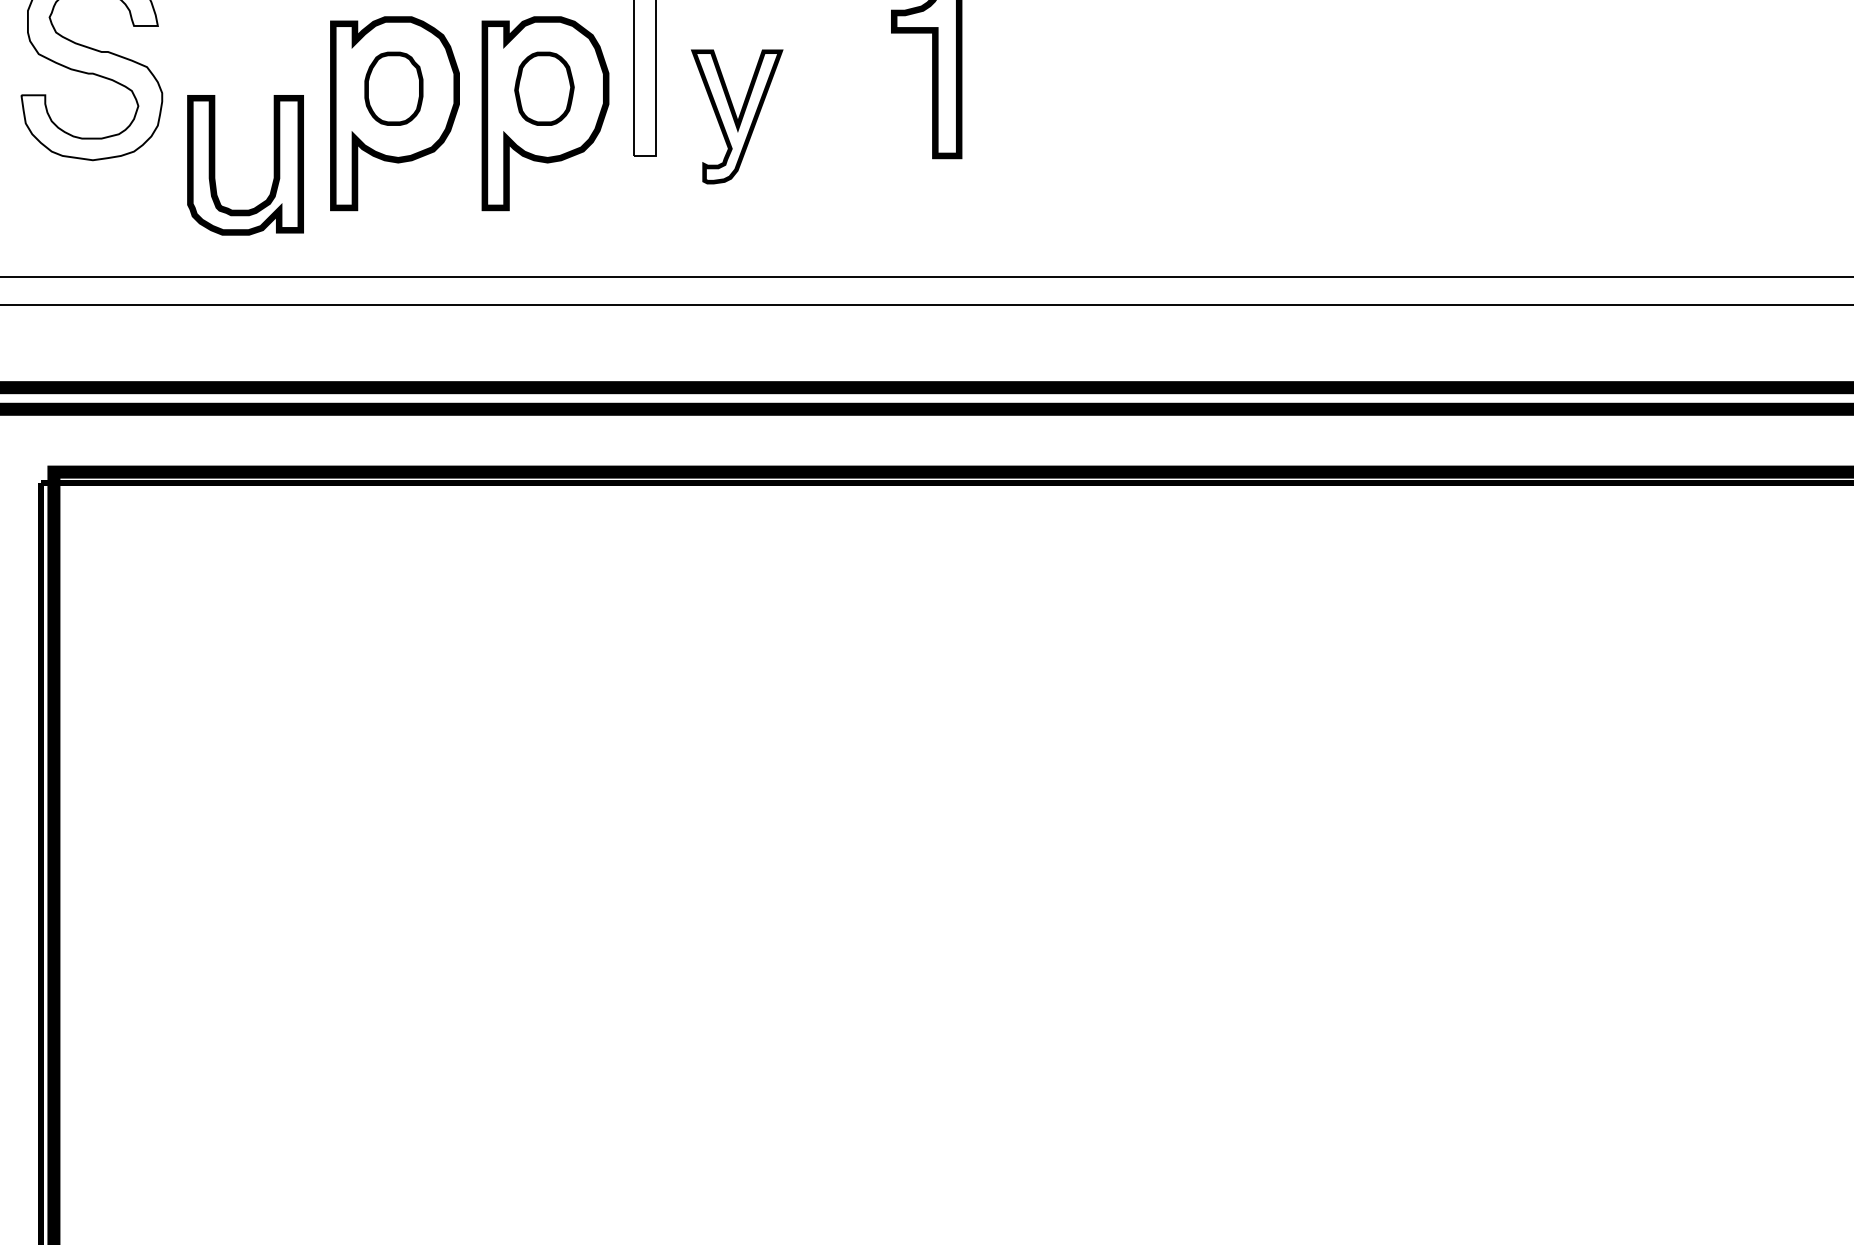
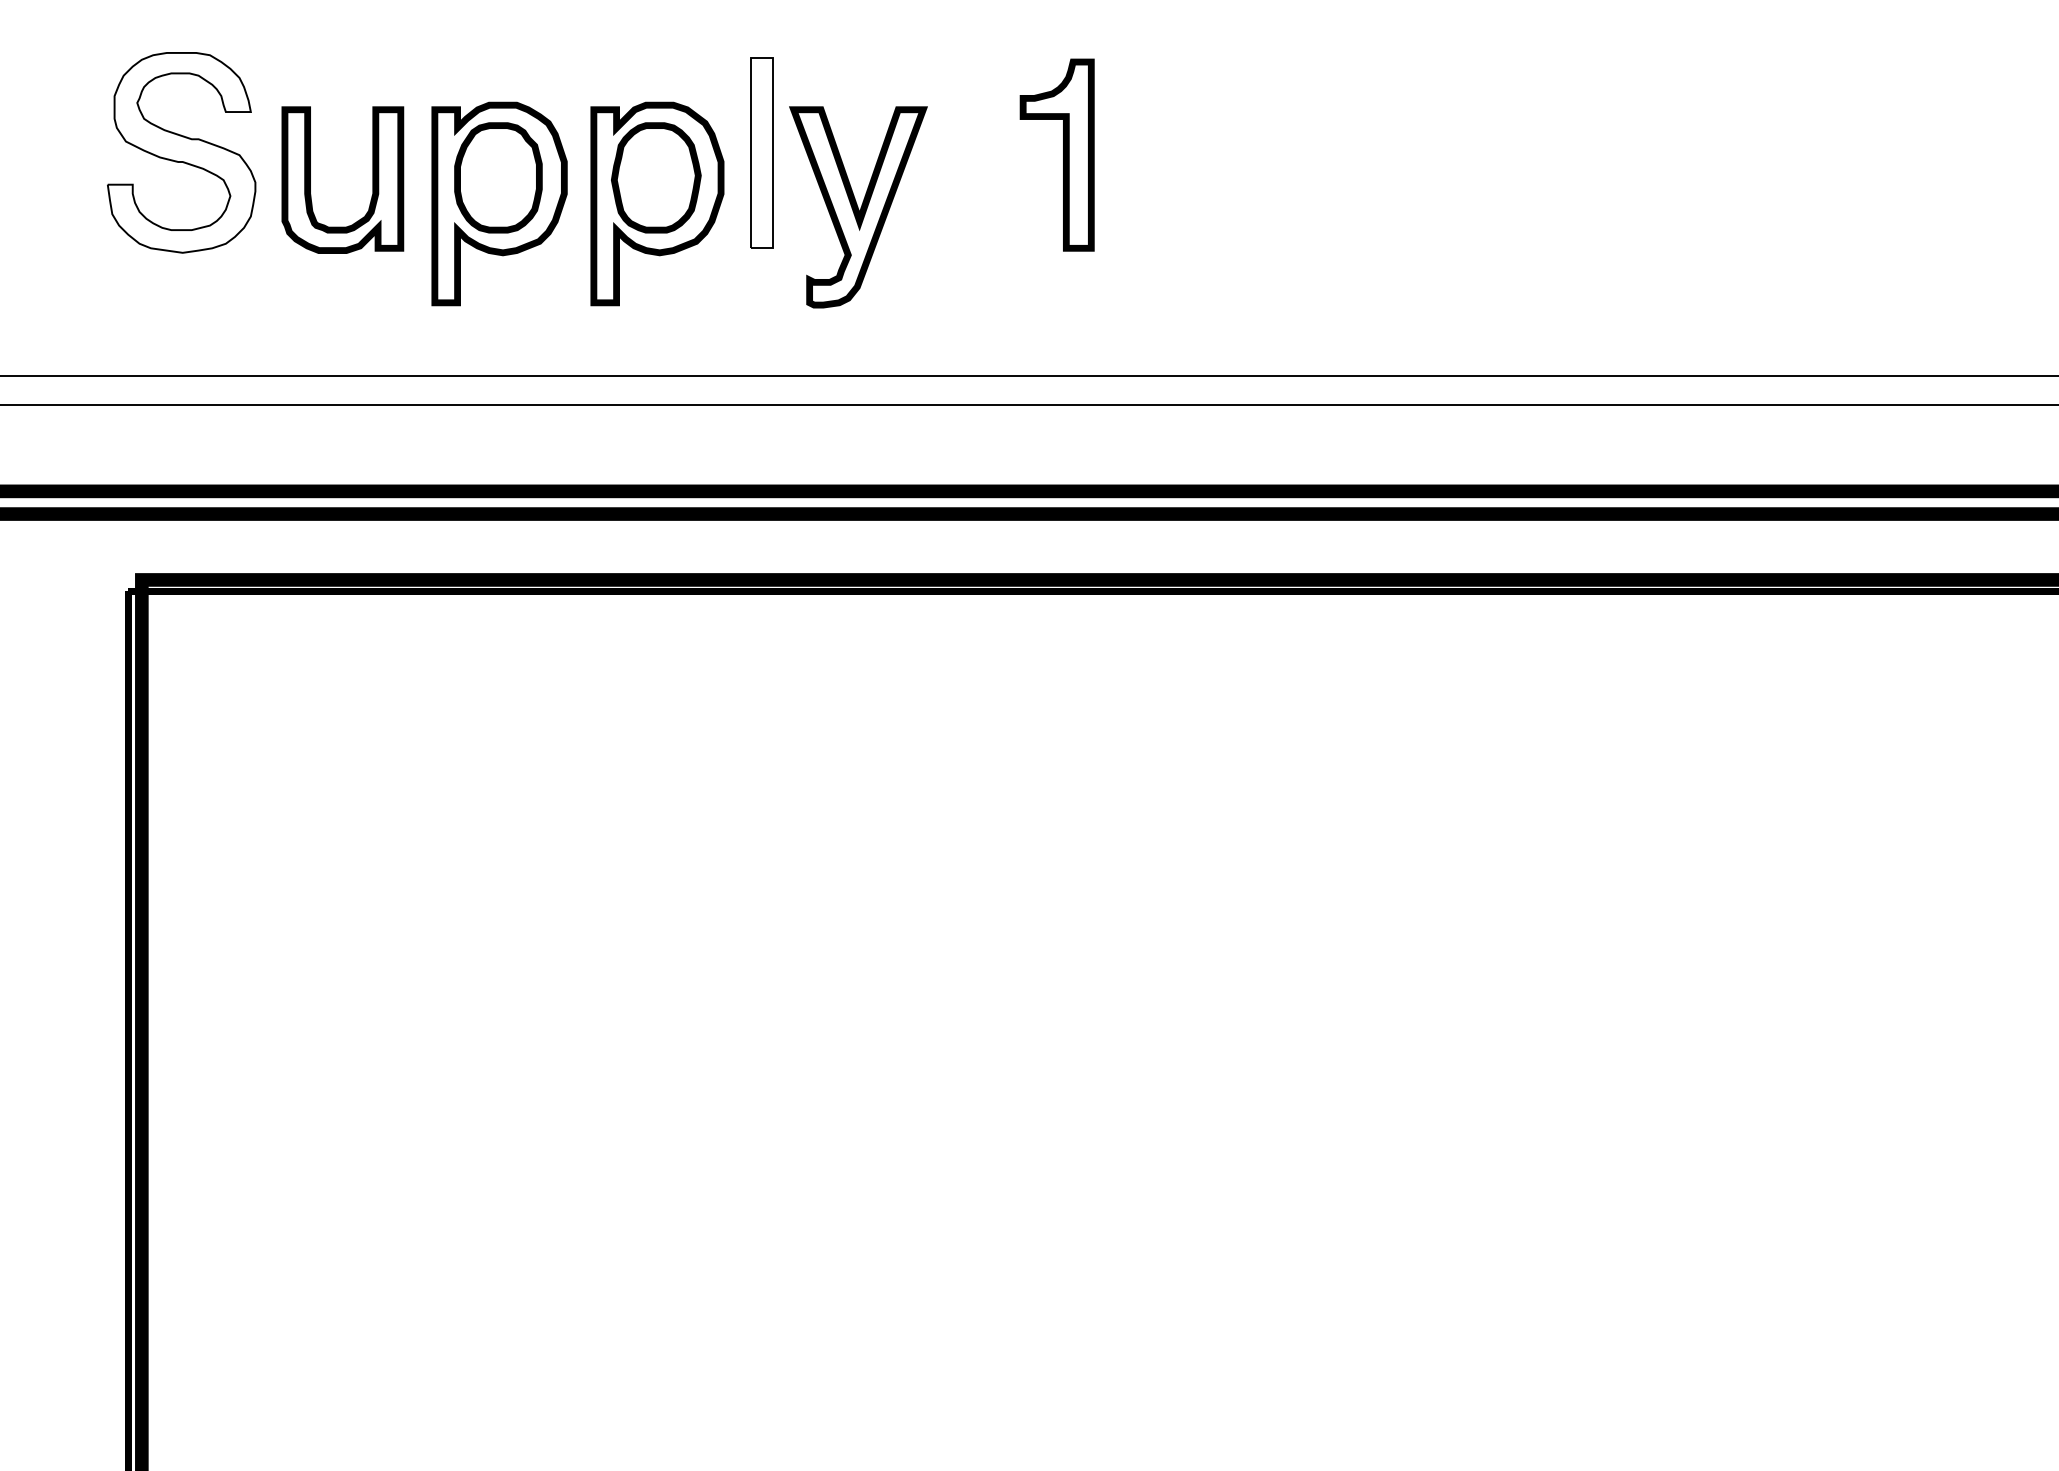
part: (393, 88) -> (498, 177), size x1.43
part: (544, 88) -> (656, 177), size x1.43
part: (737, 117) -> (858, 207), size x1.43
part: (273, 164) -> (372, 179), moved

